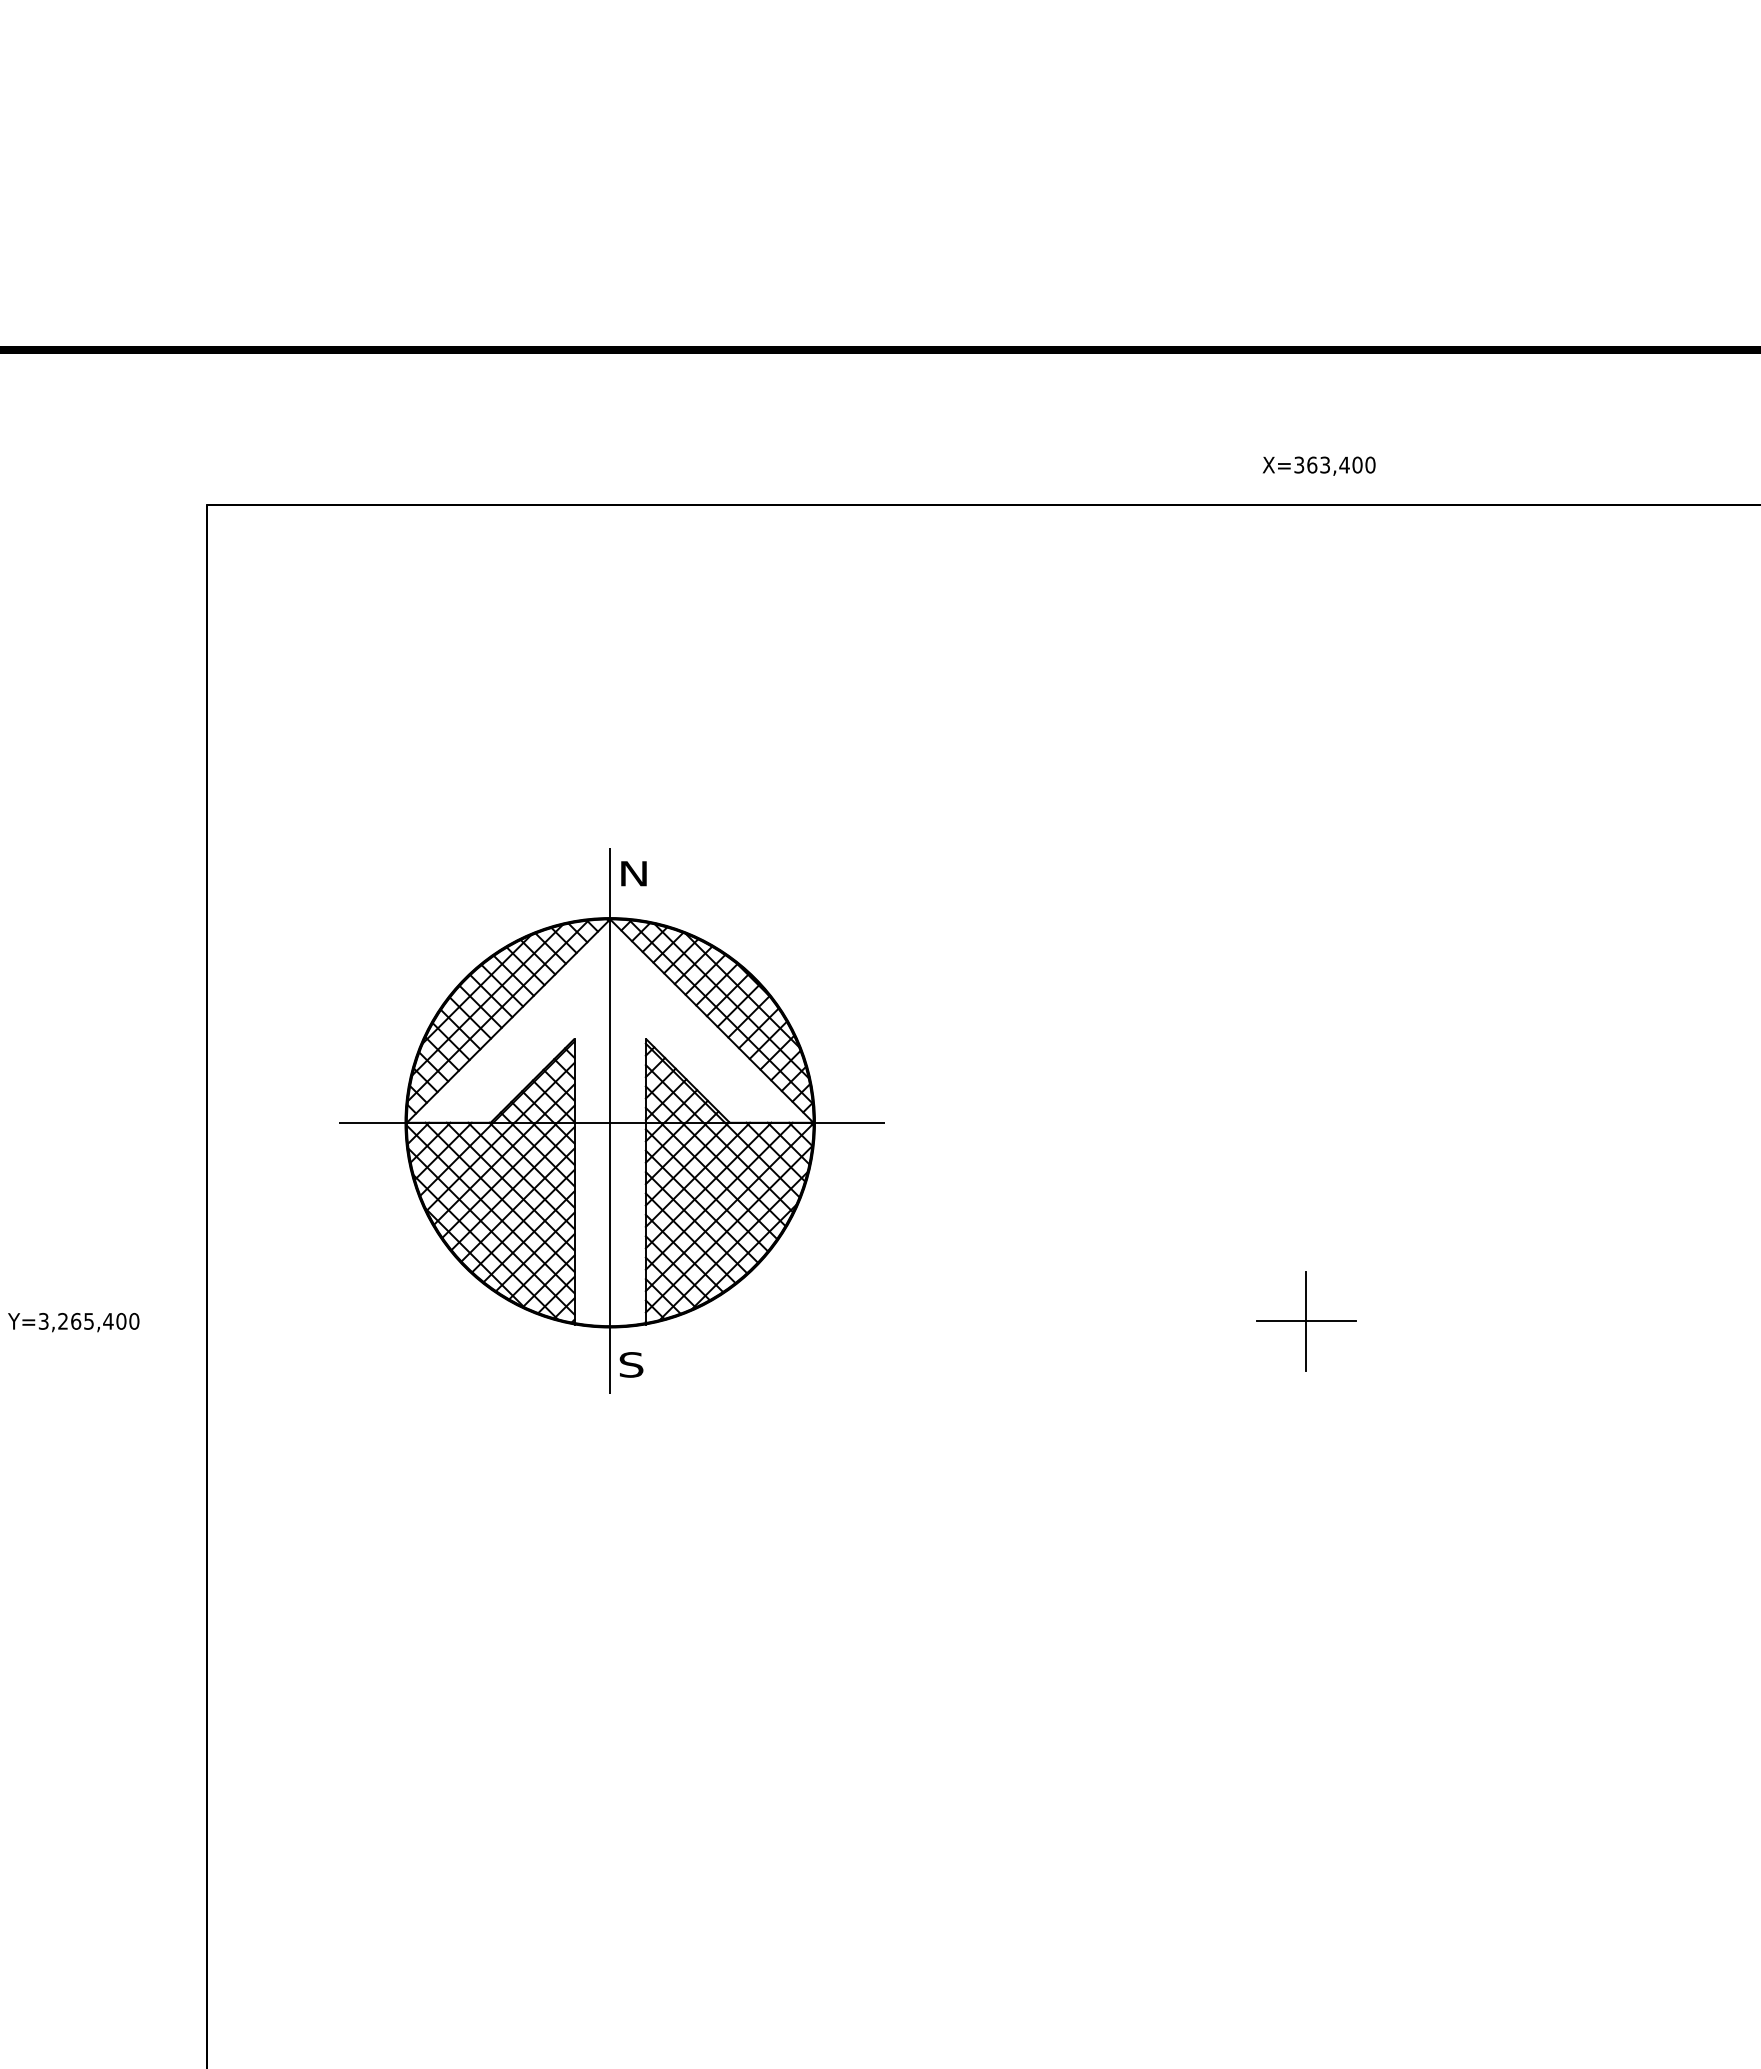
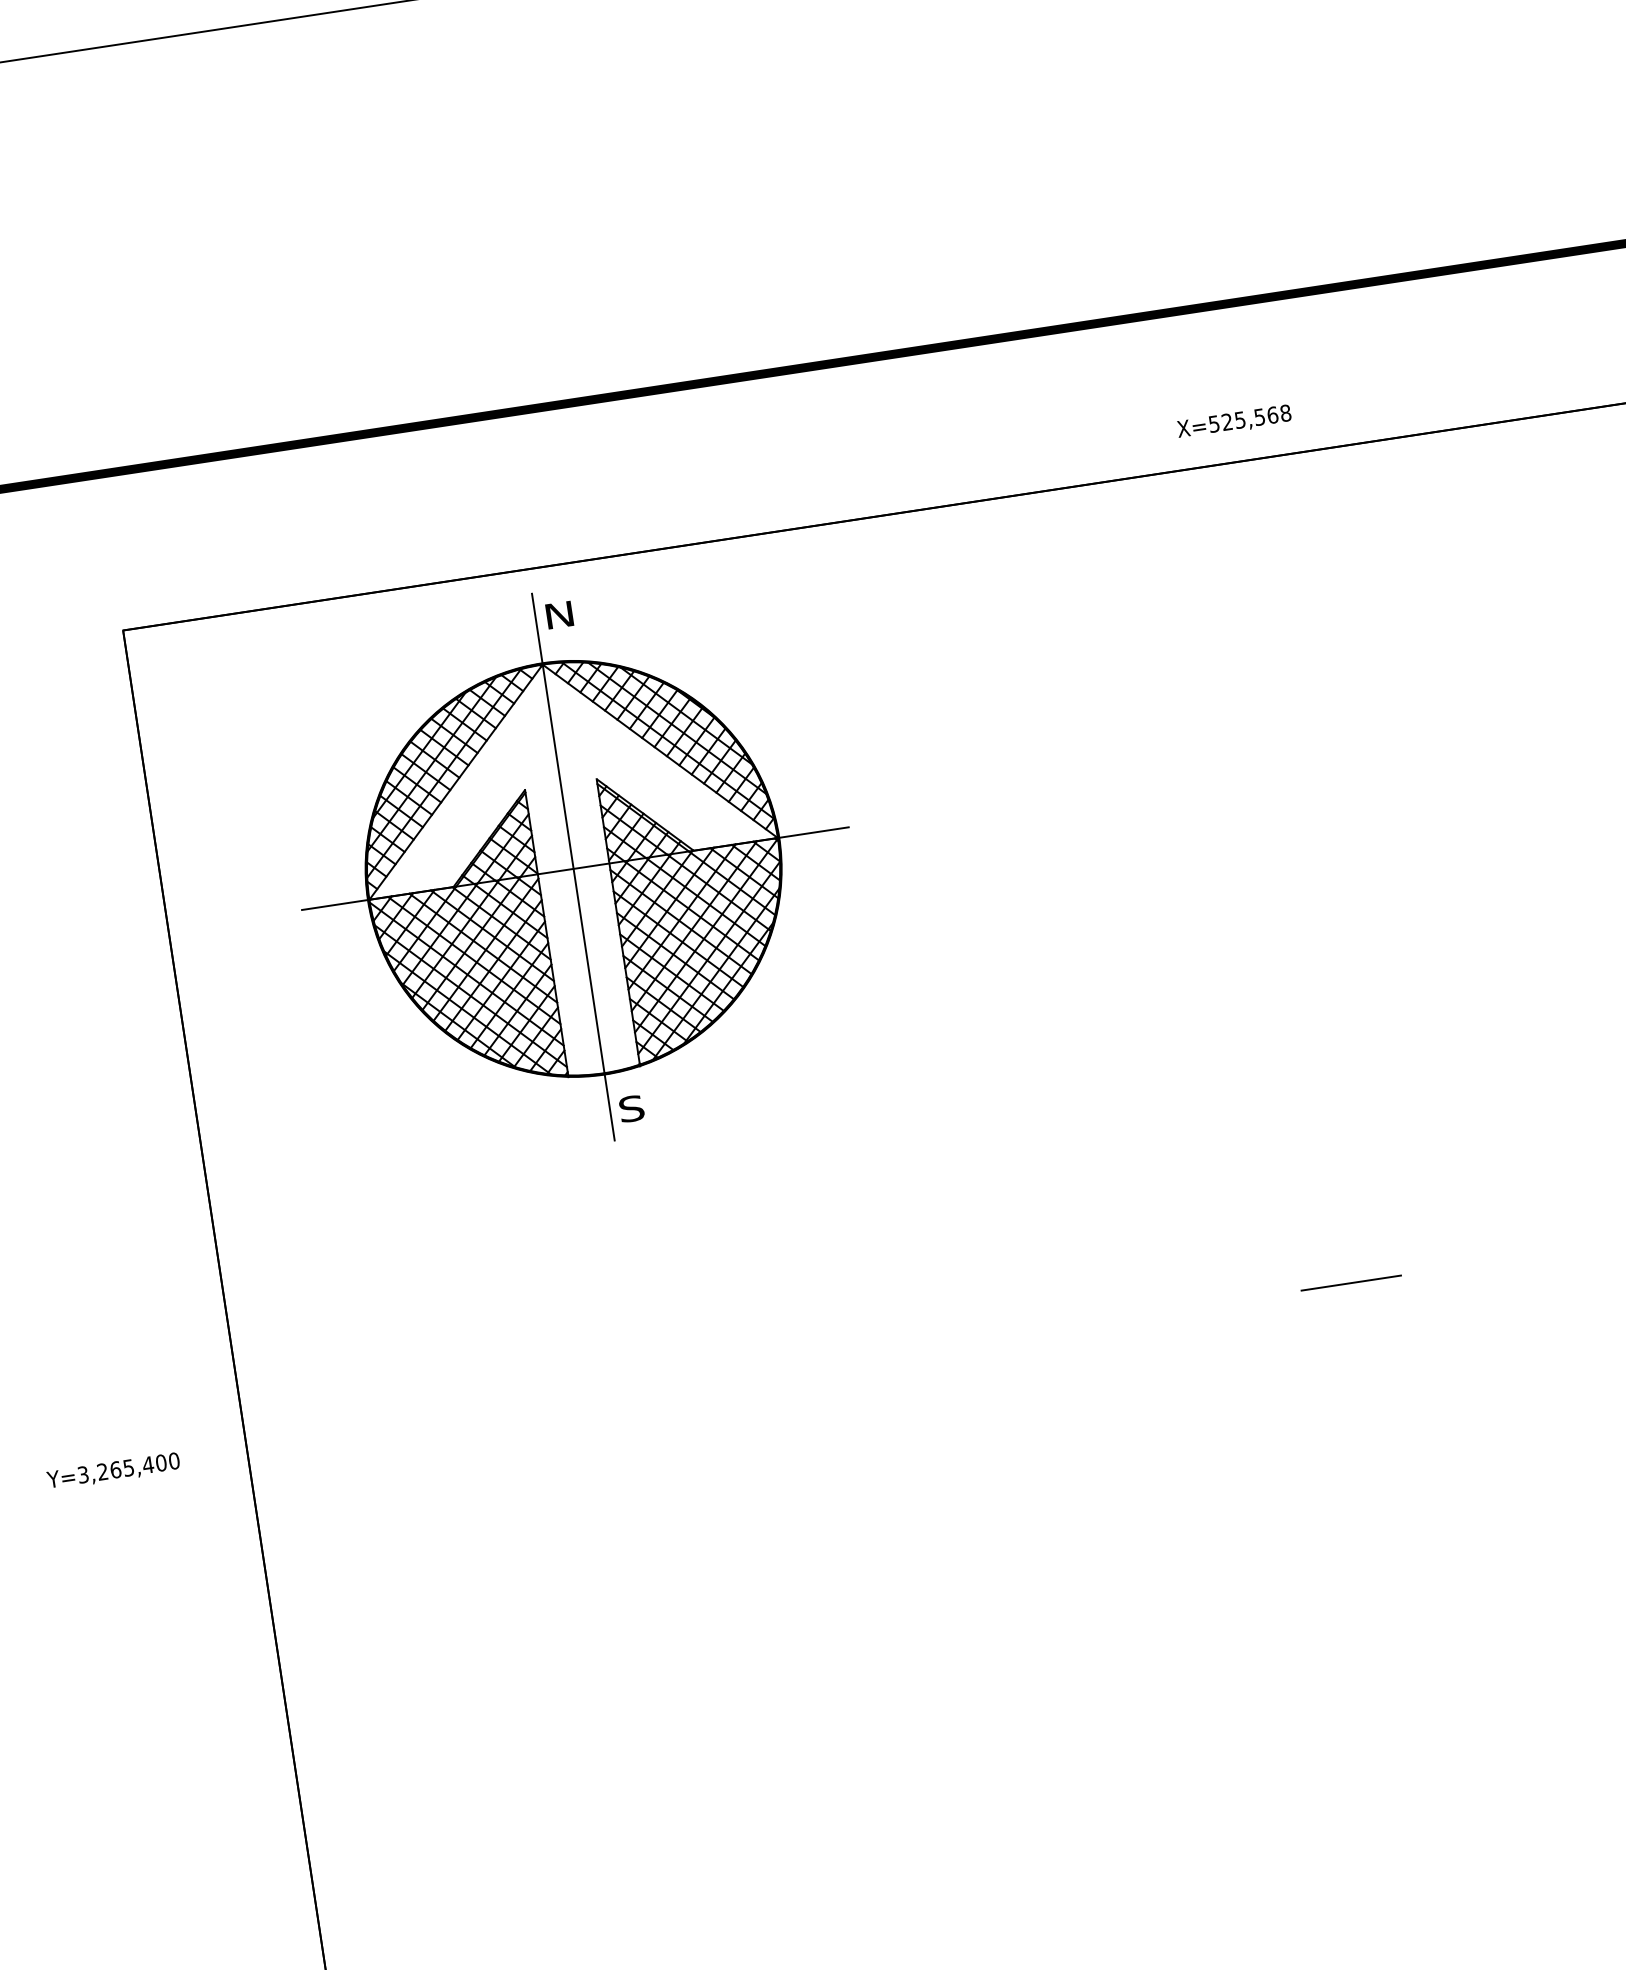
text: (1334, 464) -> (1249, 418), X=363,400 -> X=525,568
part: (611, 1120) -> (574, 866), moved
line: (1306, 1320) -> (1351, 1282), removed

